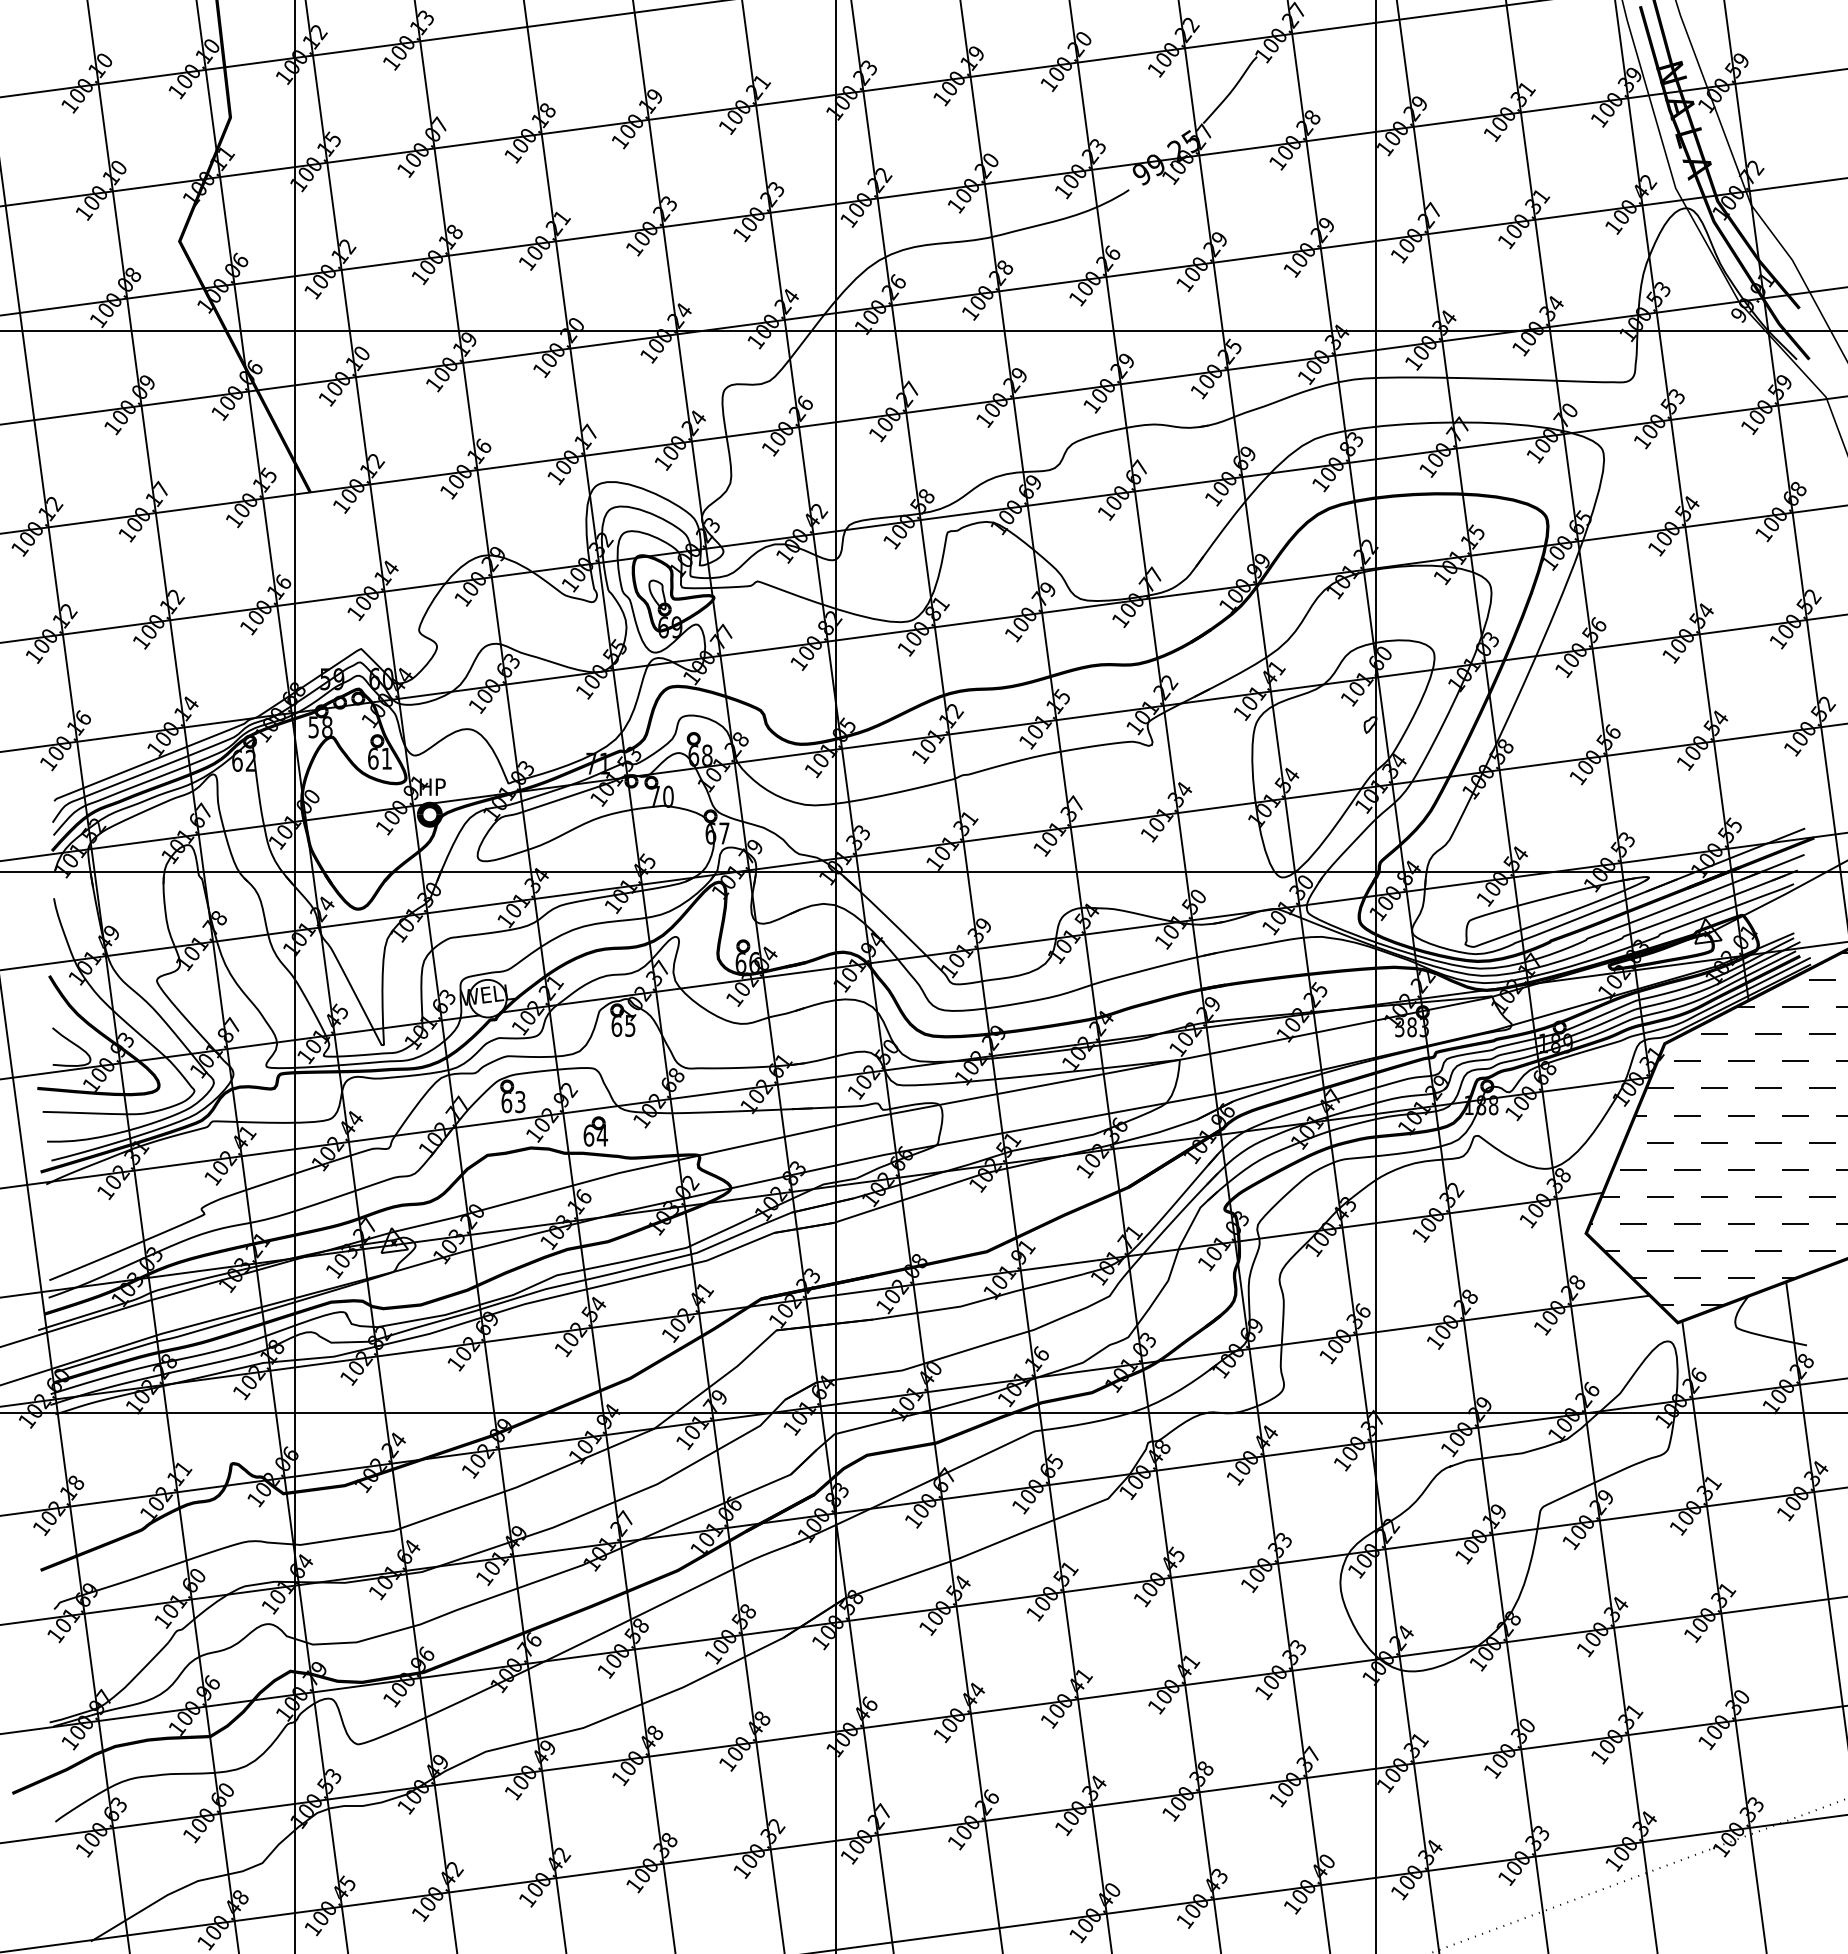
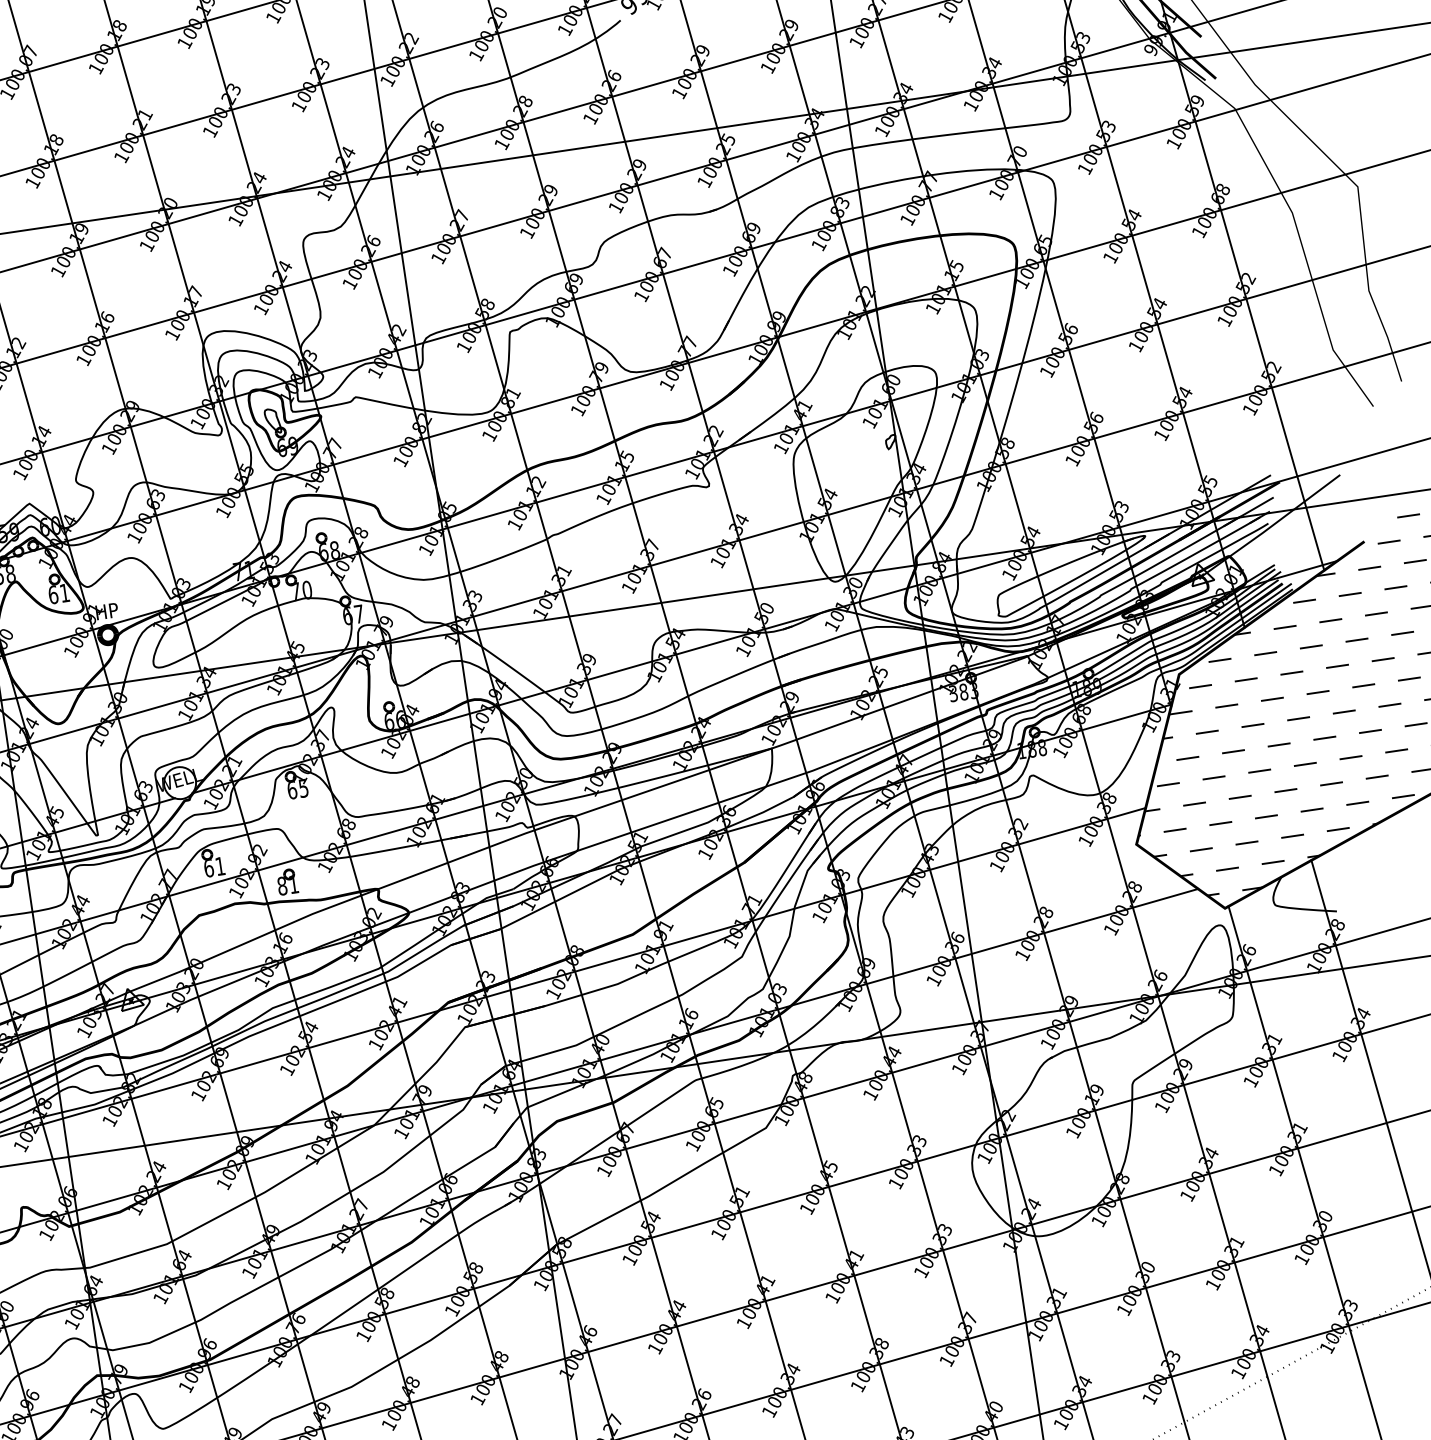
text: (520, 1102) -> (220, 866), 63 -> 61
text: (595, 1135) -> (287, 885), 64 -> 81

